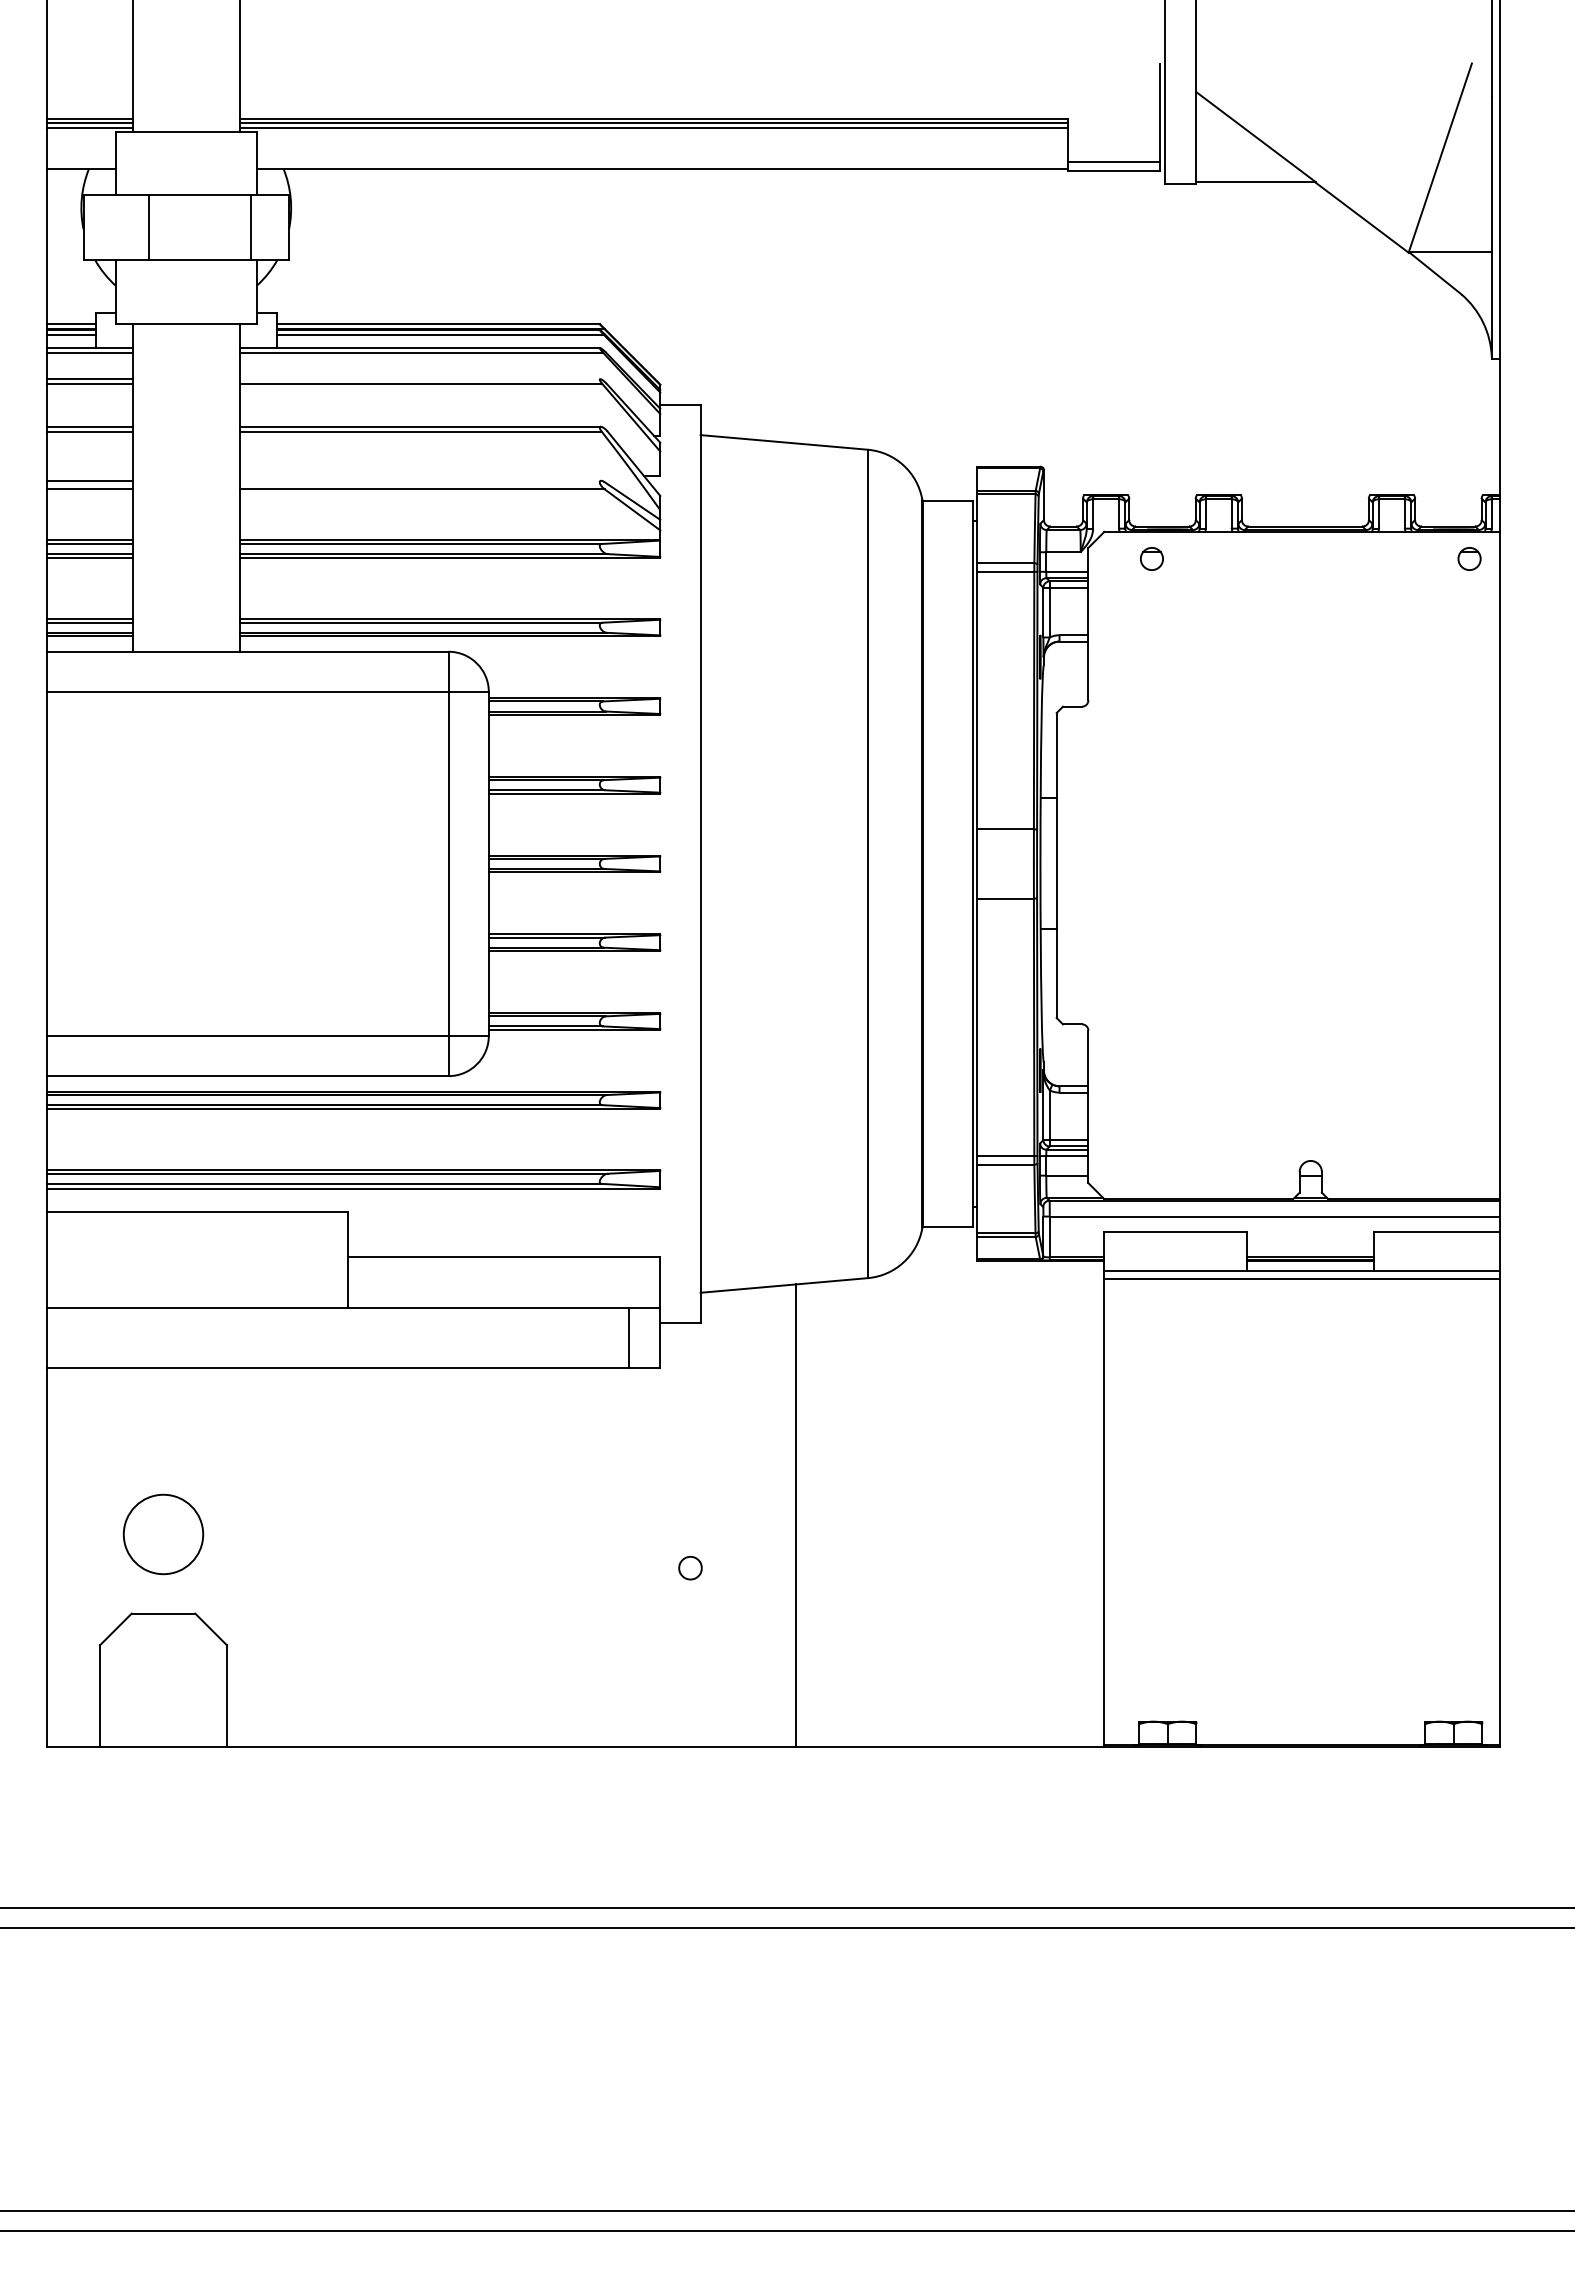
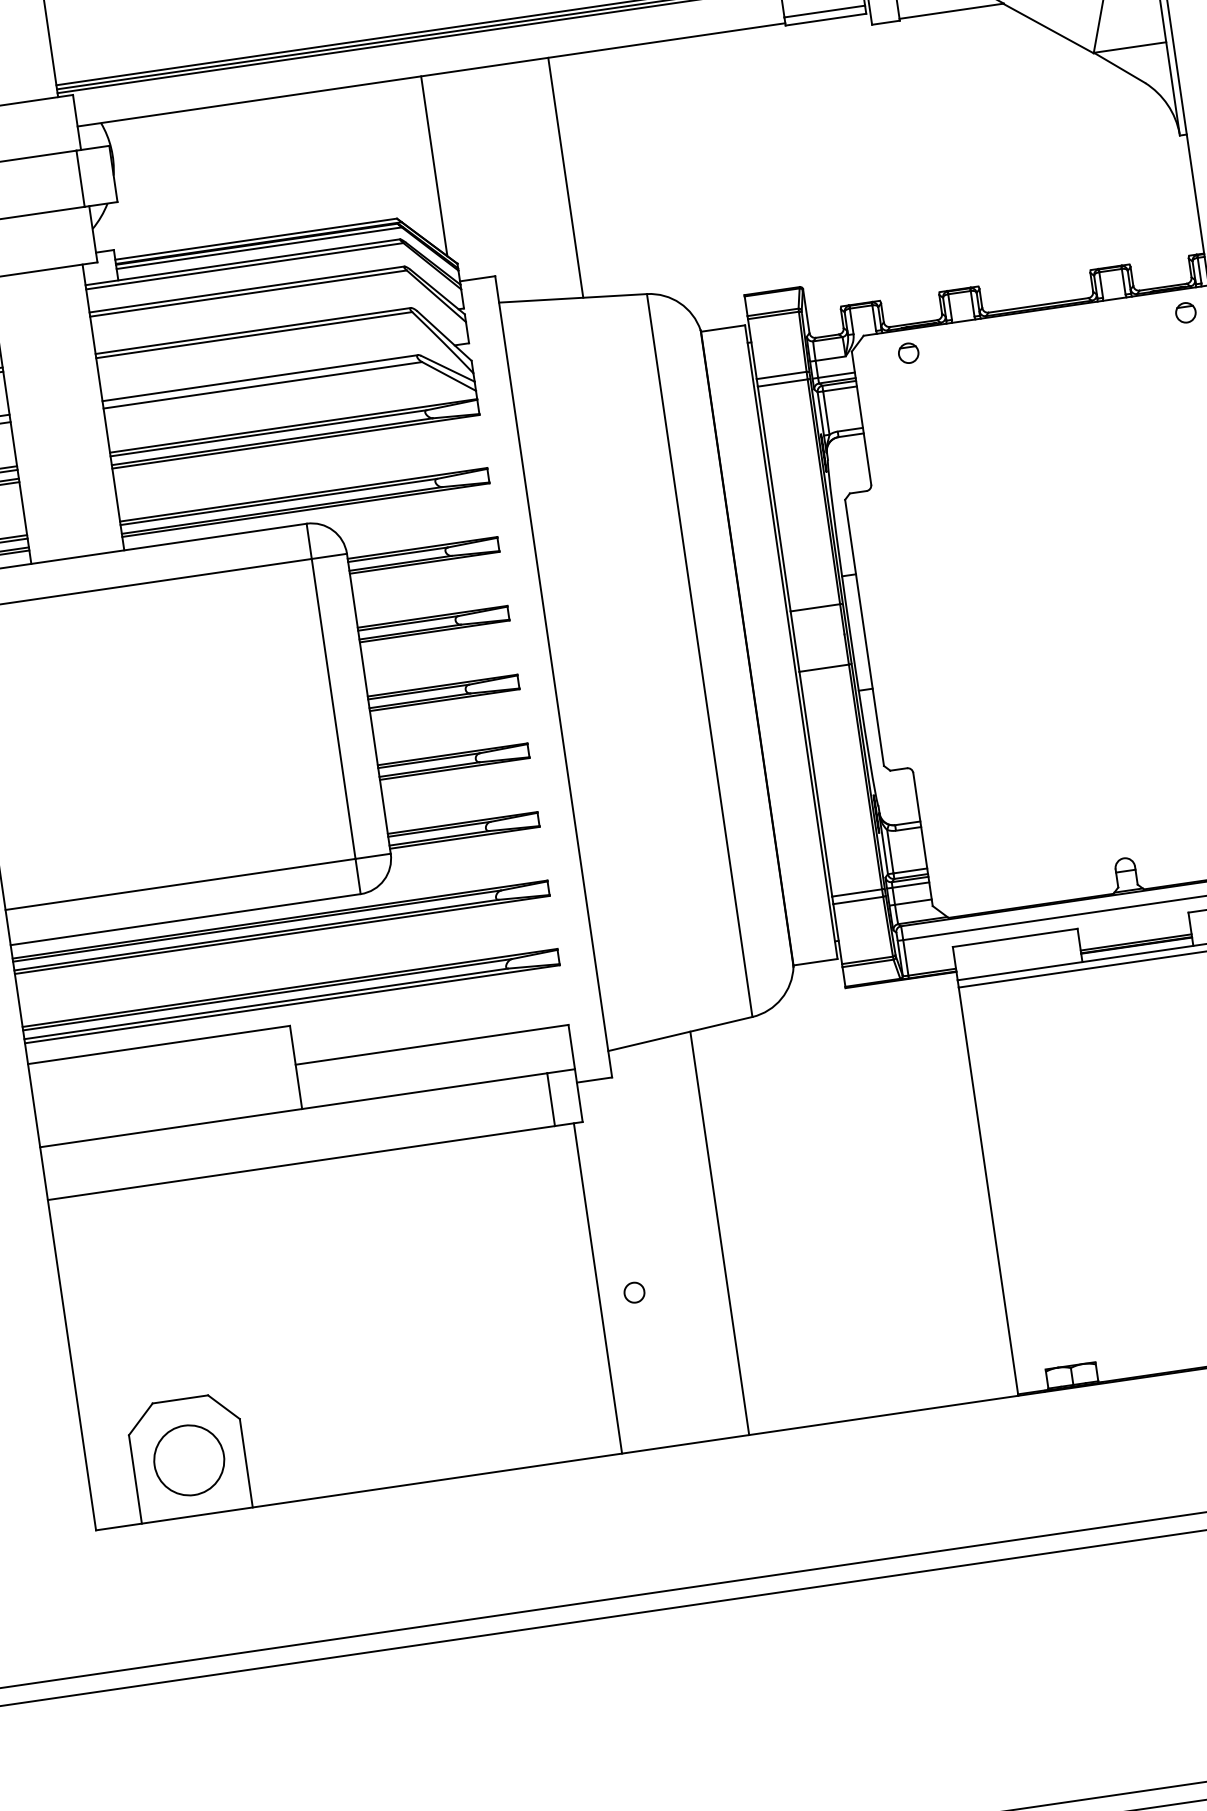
line: (650, 271) -> (434, 166), added
line: (795, 305) -> (565, 177), added
line: (419, 379) -> (246, 289), added
line: (420, 480) -> (260, 377), added
circle: (163, 1534) -> (189, 1460), moved
line: (650, 1557) -> (598, 1288), added

